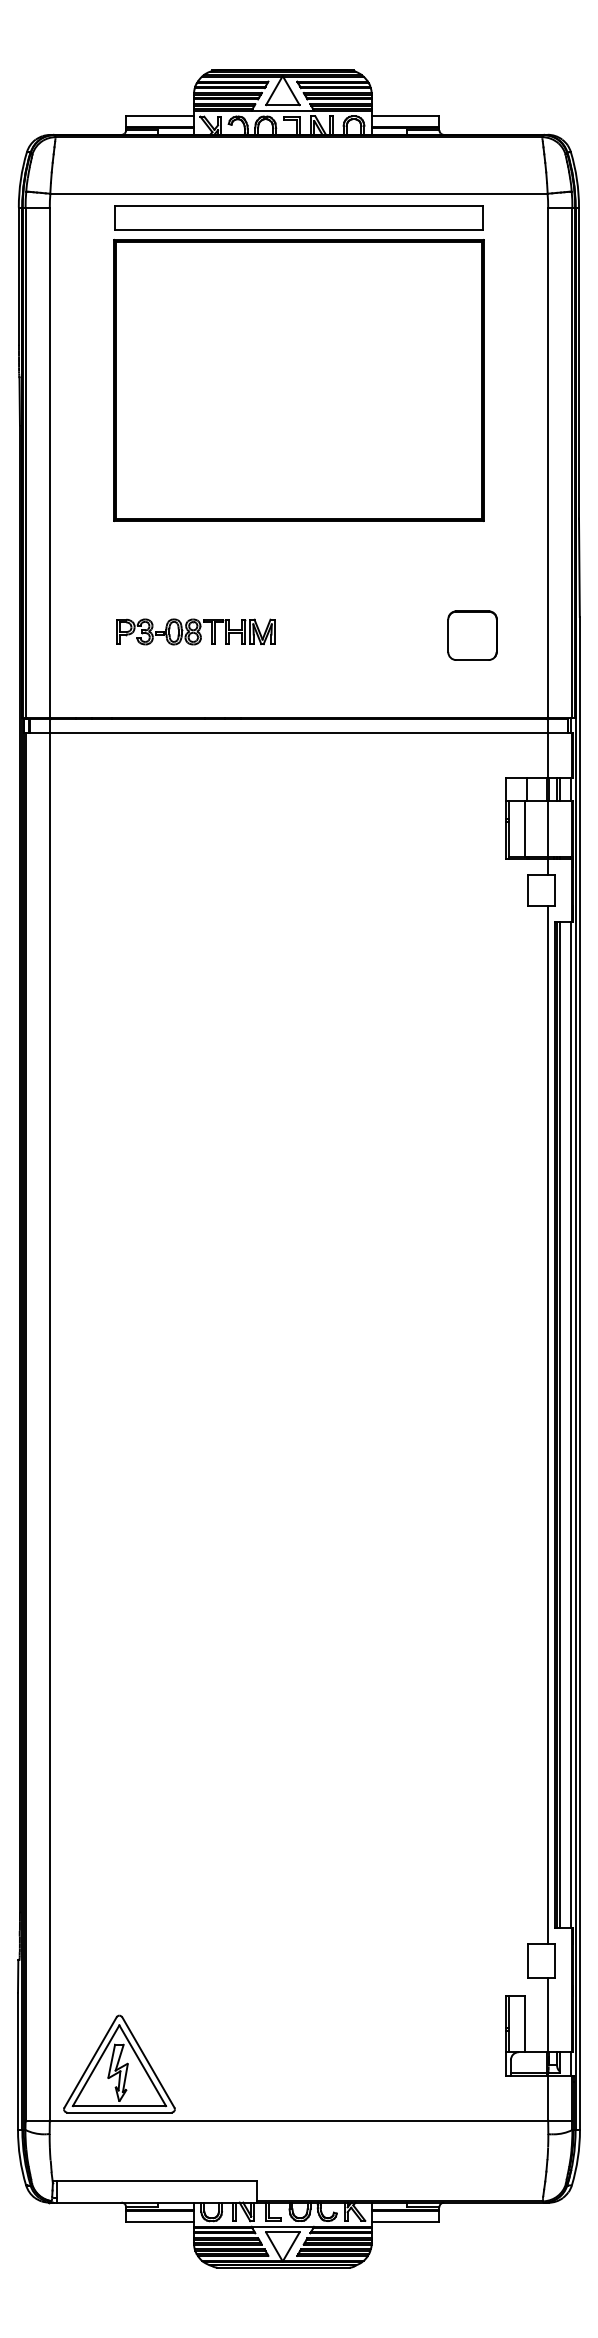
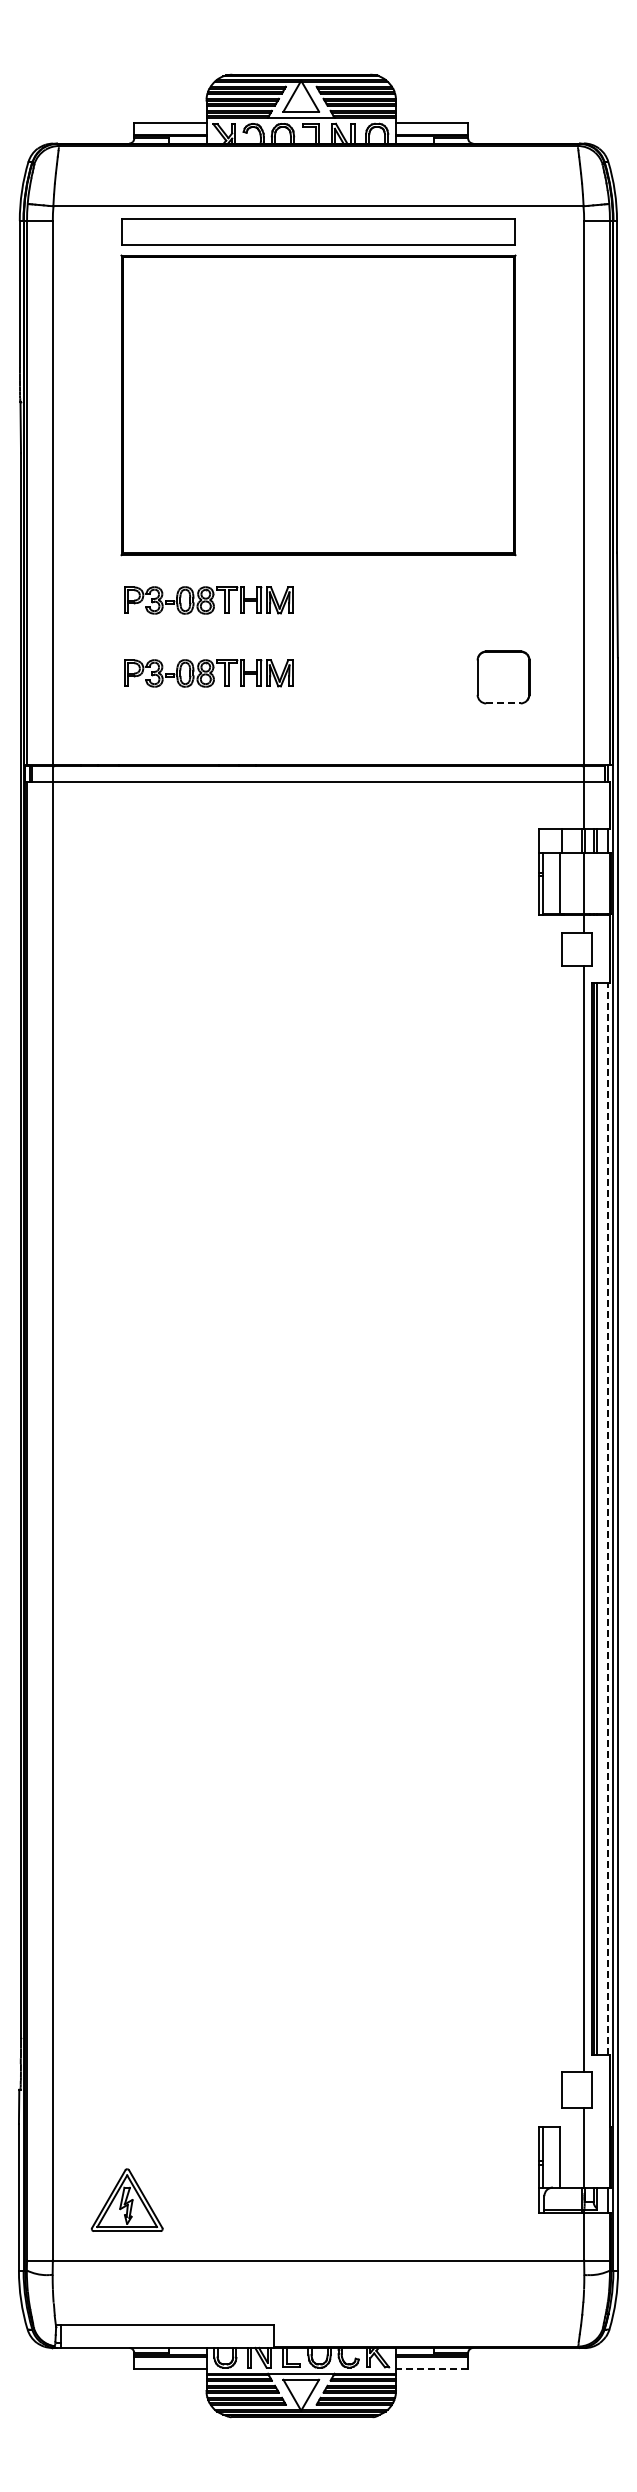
part: (195, 563) -> (208, 600), added
line: (472, 660) -> (503, 703), solid -> dashed
line: (571, 1424) -> (608, 1518), solid -> dashed
part: (119, 2063) -> (127, 2199), size x0.6
line: (404, 2221) -> (431, 2368), solid -> dashed

